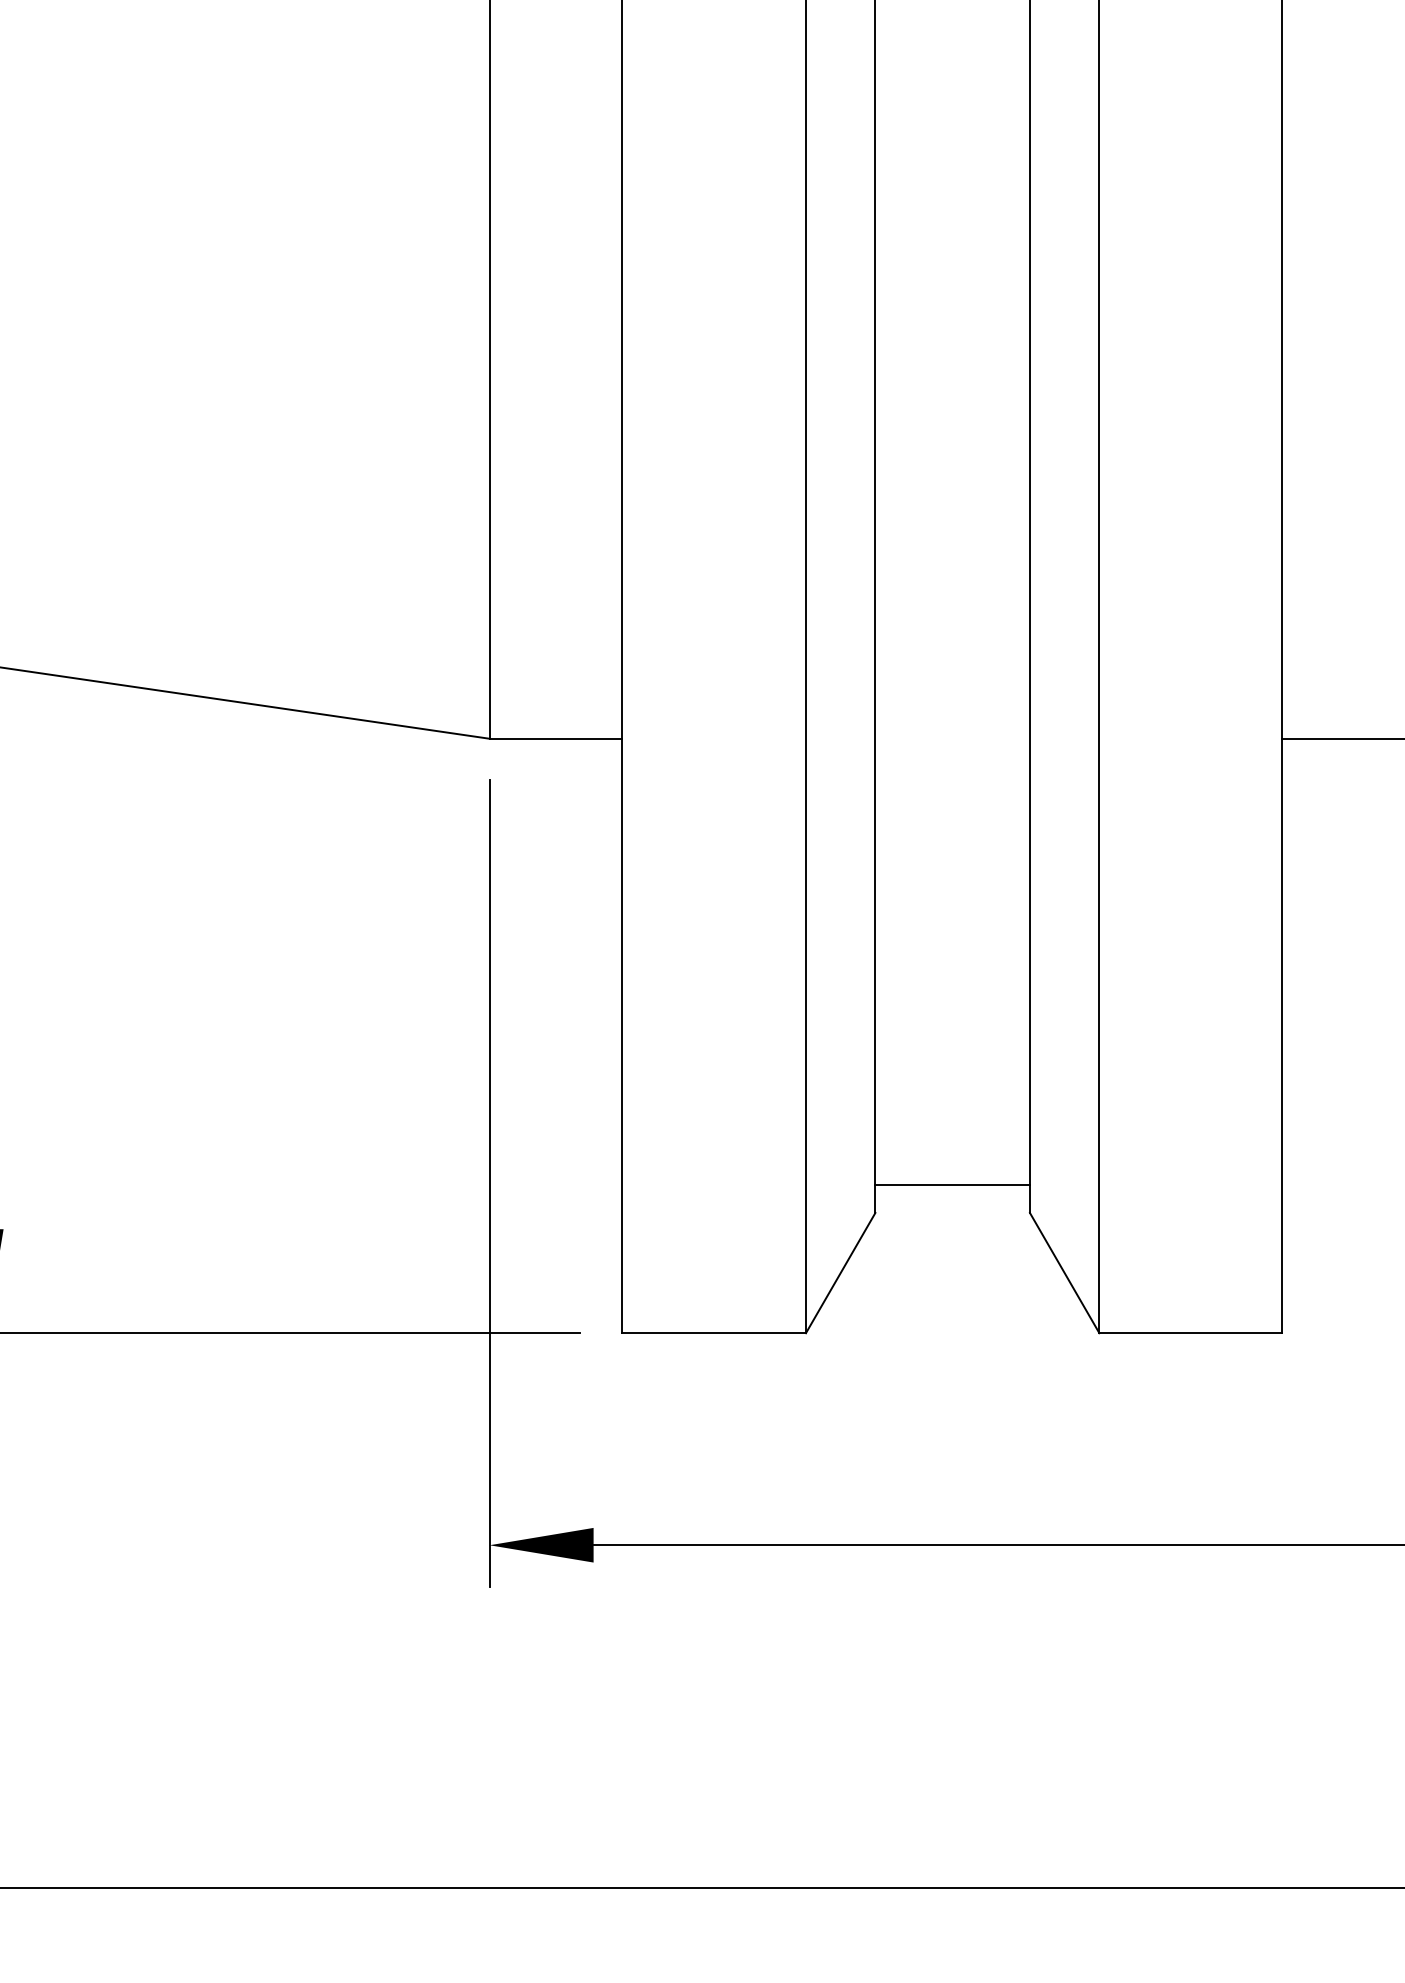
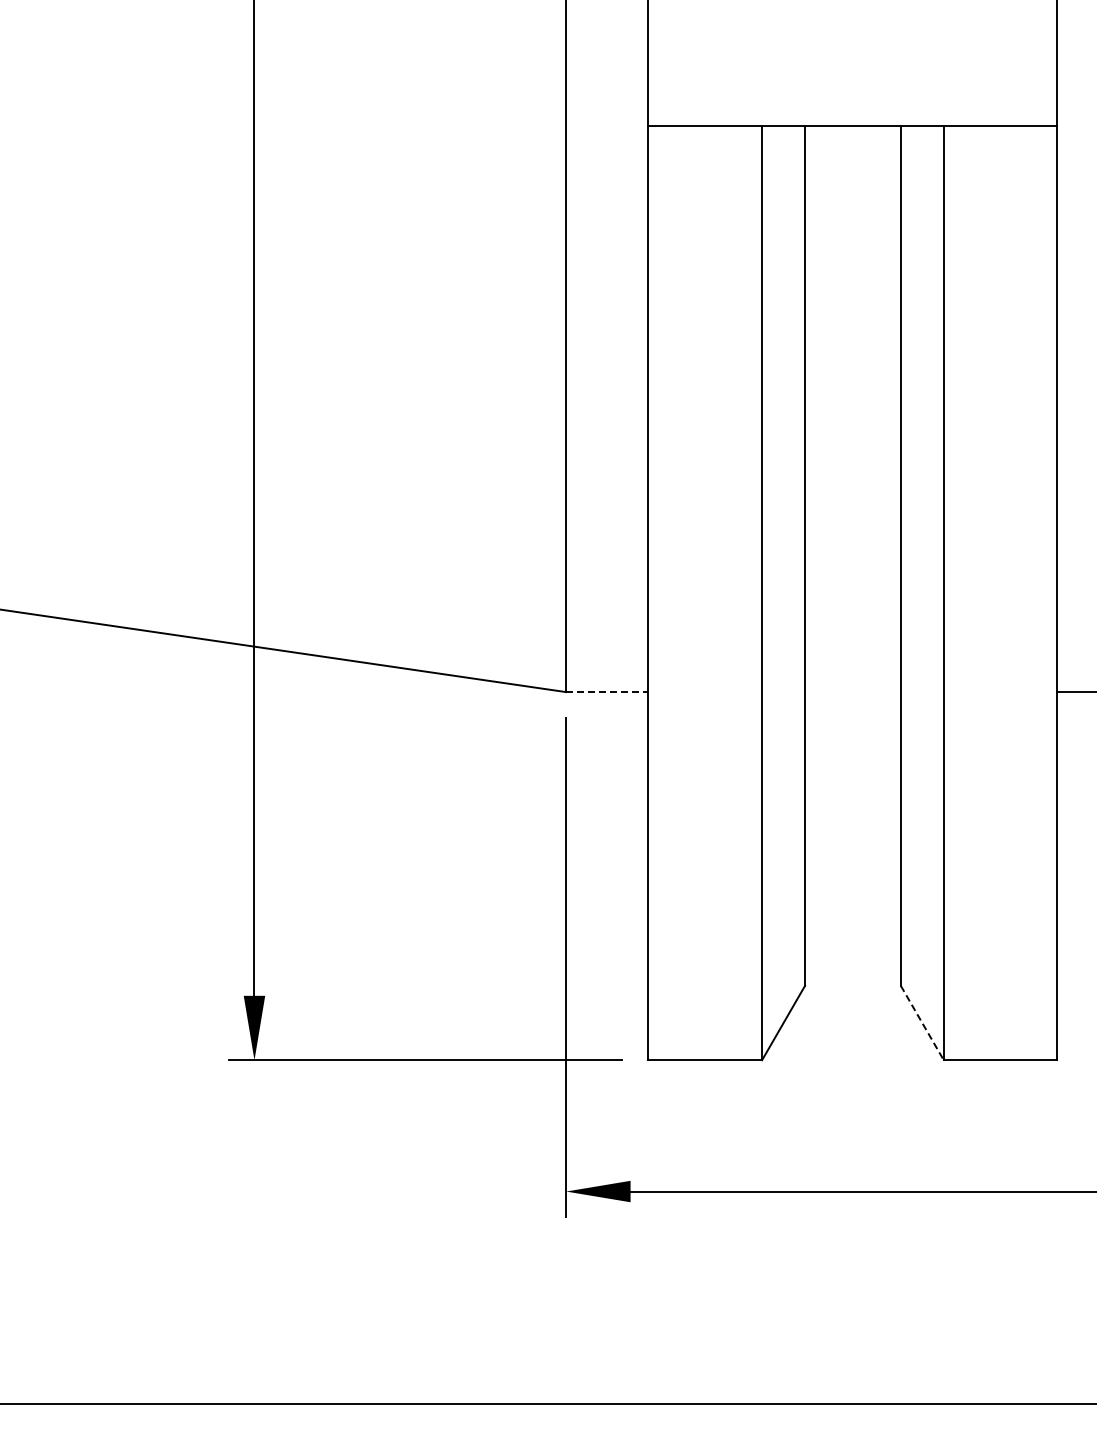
line: (556, 739) -> (607, 692), solid -> dashed
line: (951, 1185) -> (852, 968), removed
line: (1064, 1273) -> (922, 1023), solid -> dashed

